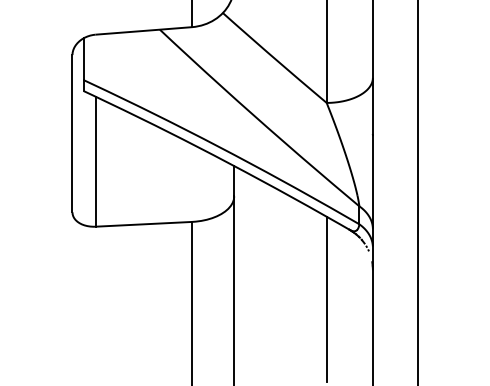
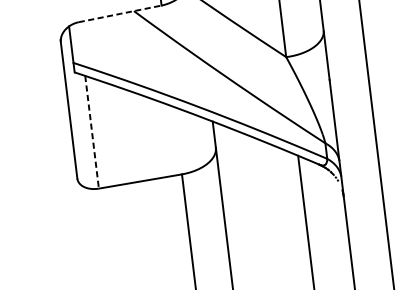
line: (143, 30) -> (119, 13), solid -> dashed
line: (95, 162) -> (92, 133), solid -> dashed

